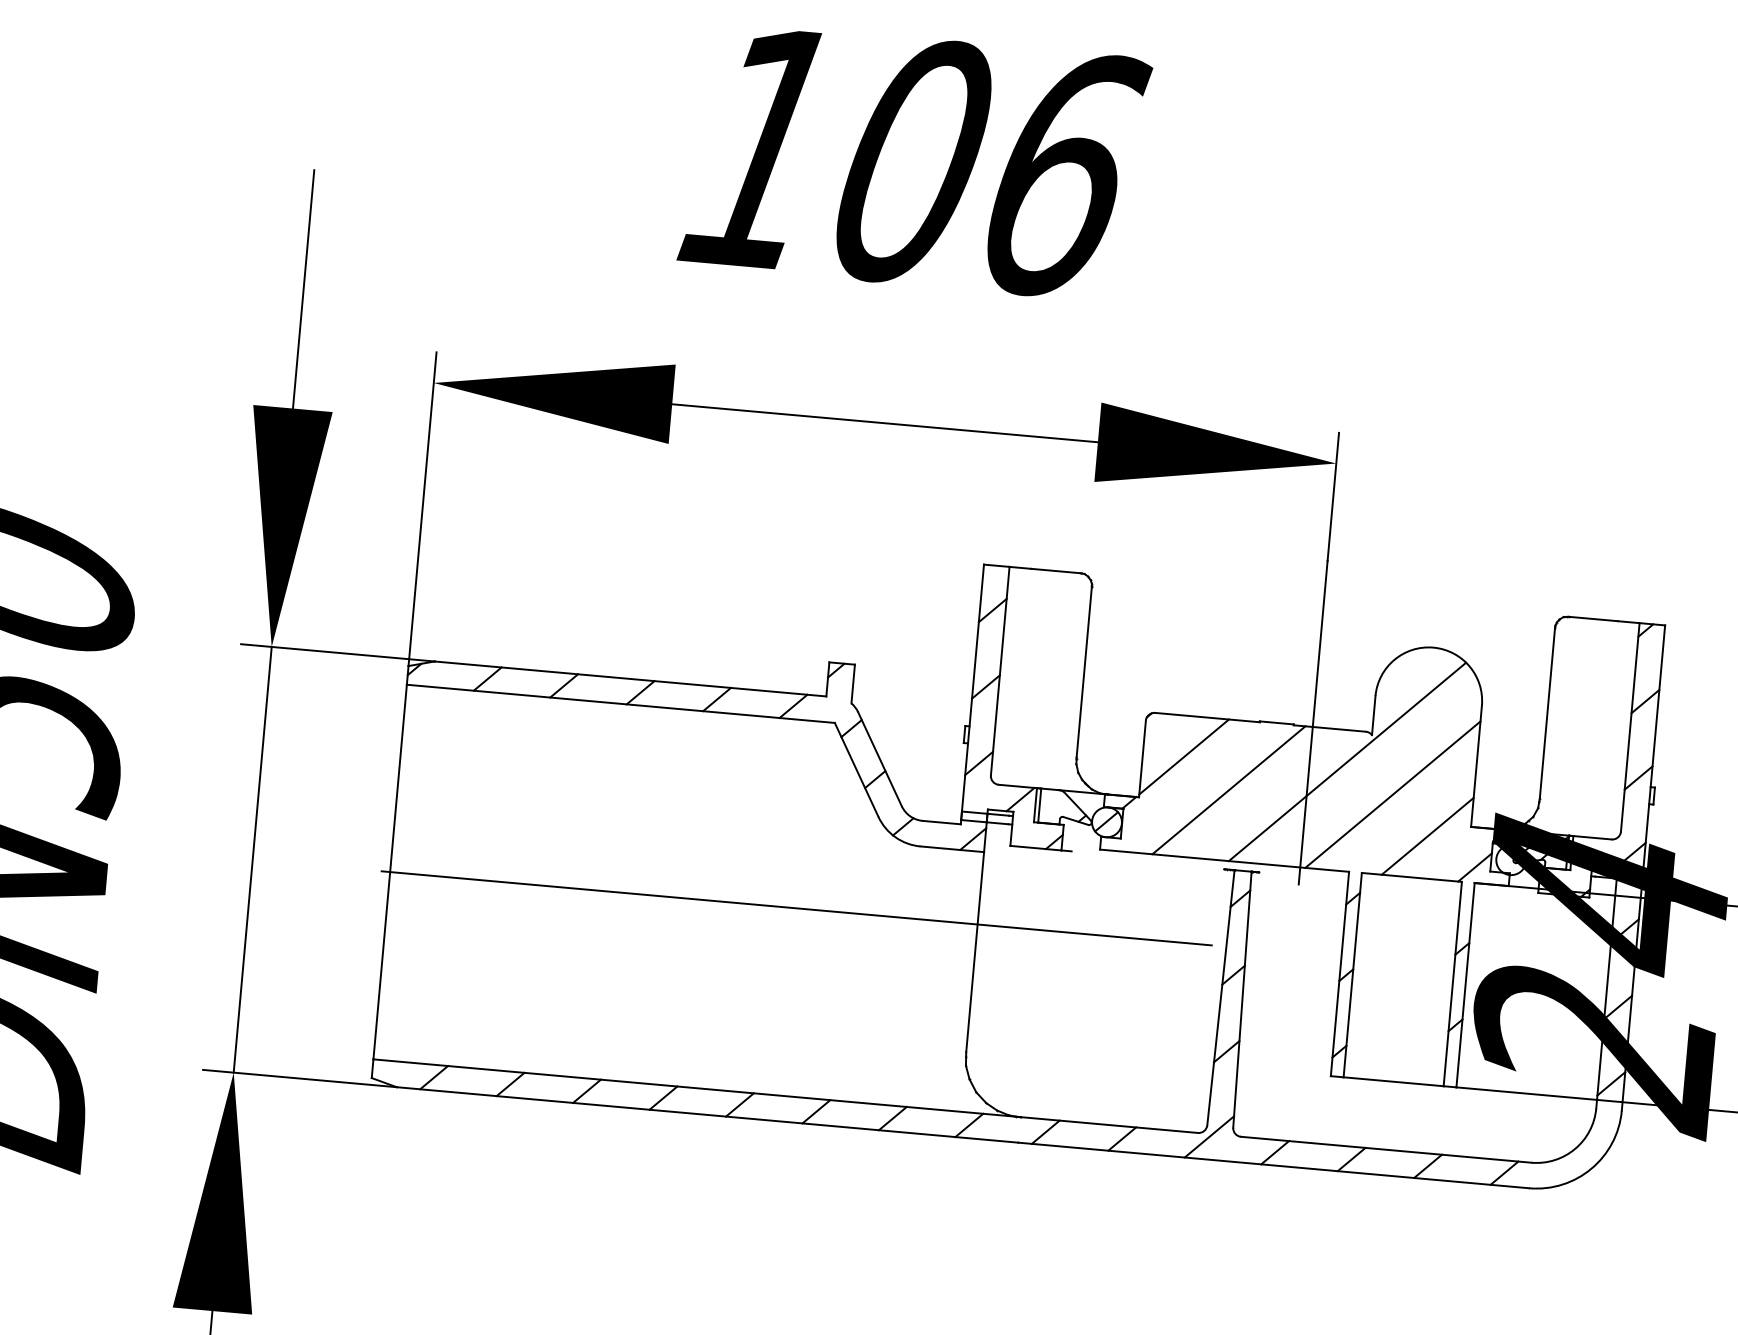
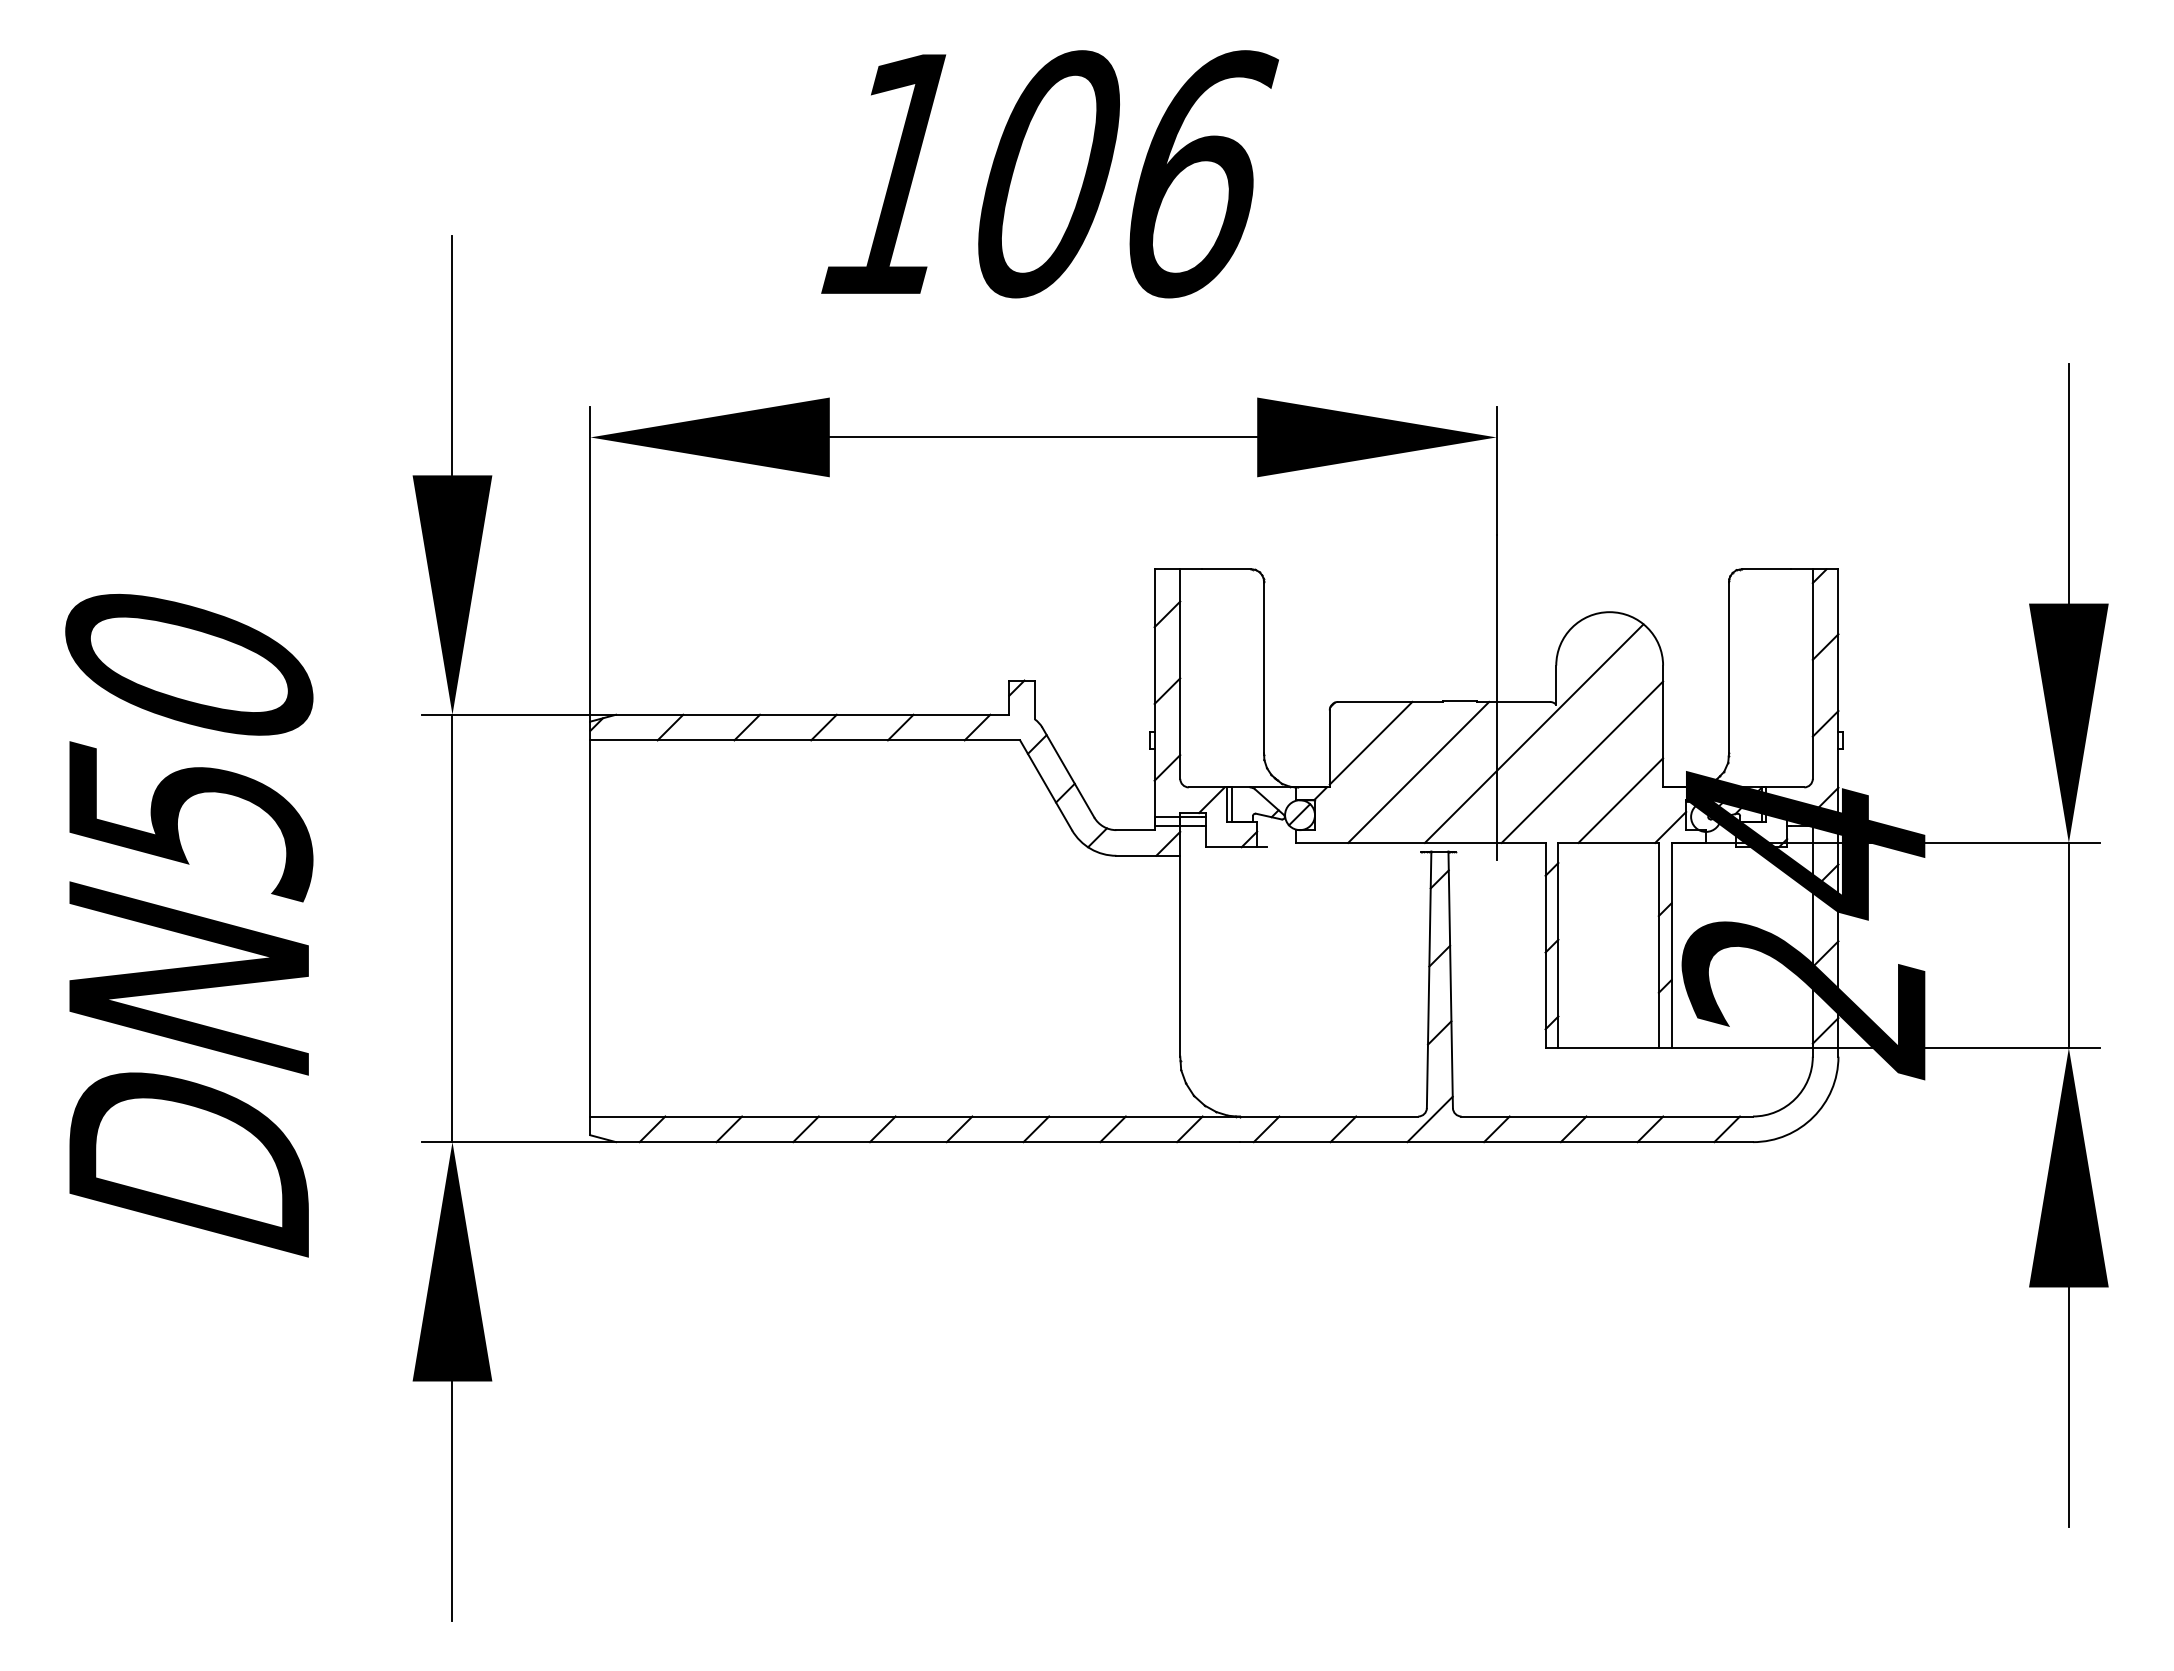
line: (796, 908) -> (998, 928), removed

